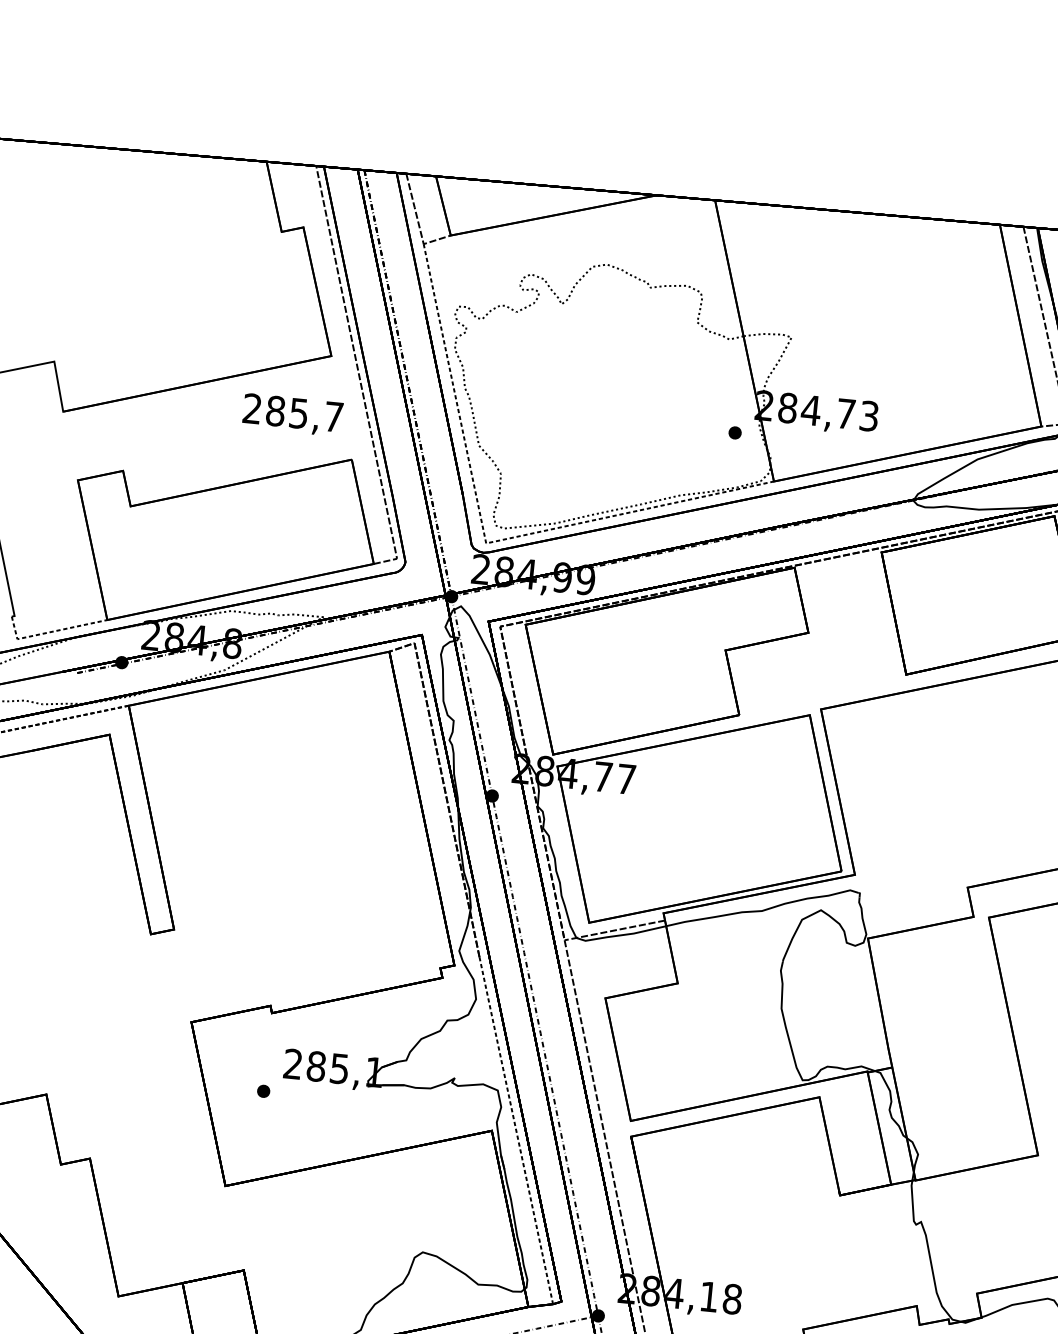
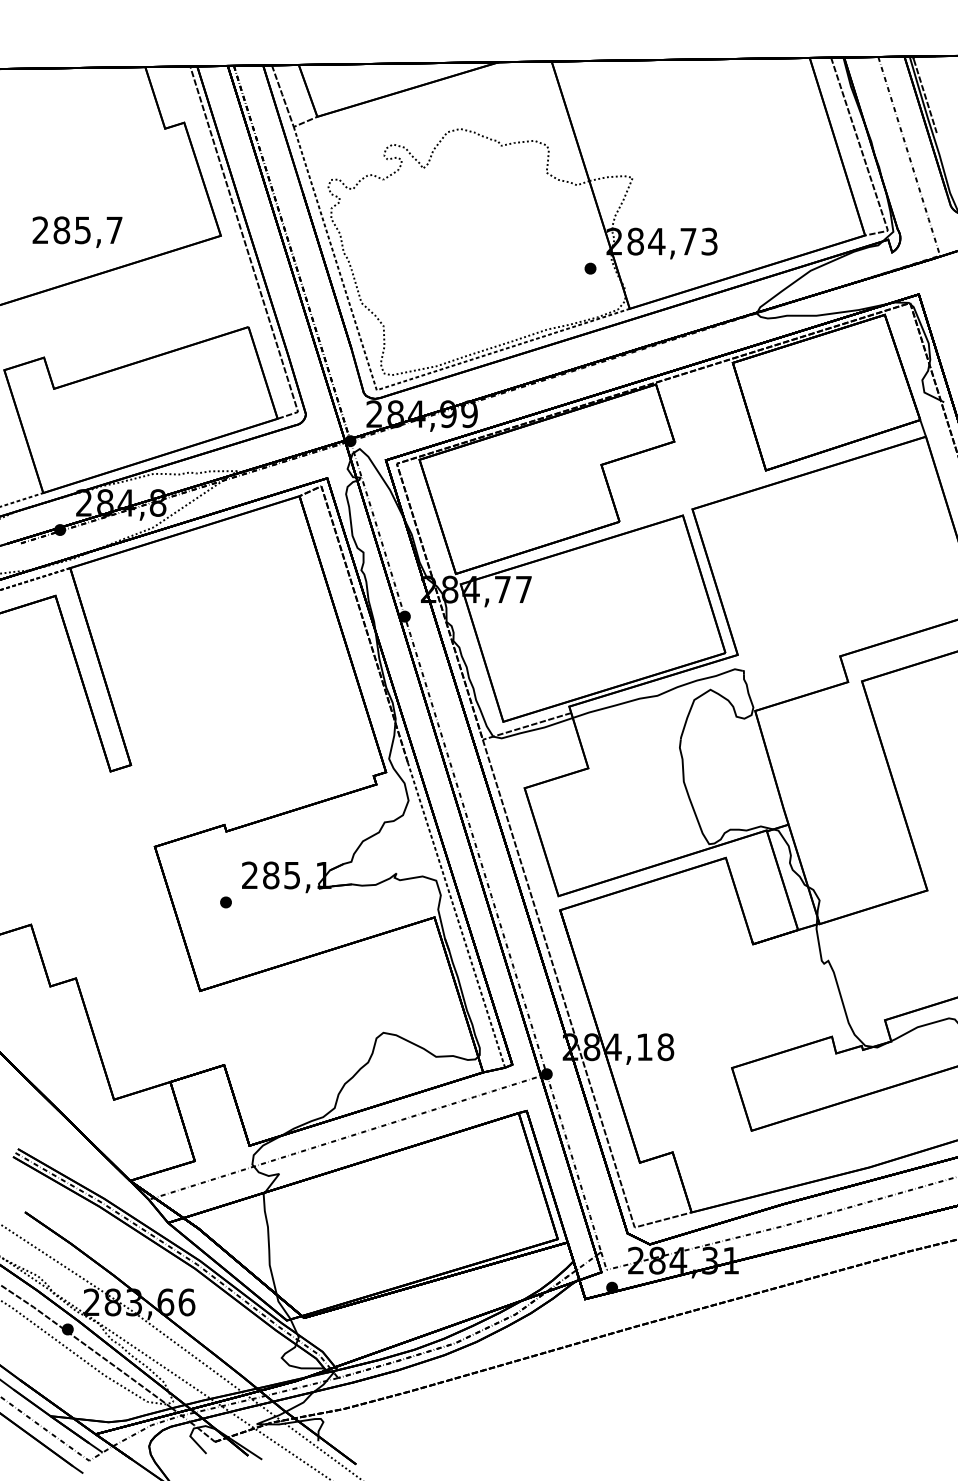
text: (292, 414) -> (77, 231), moved

